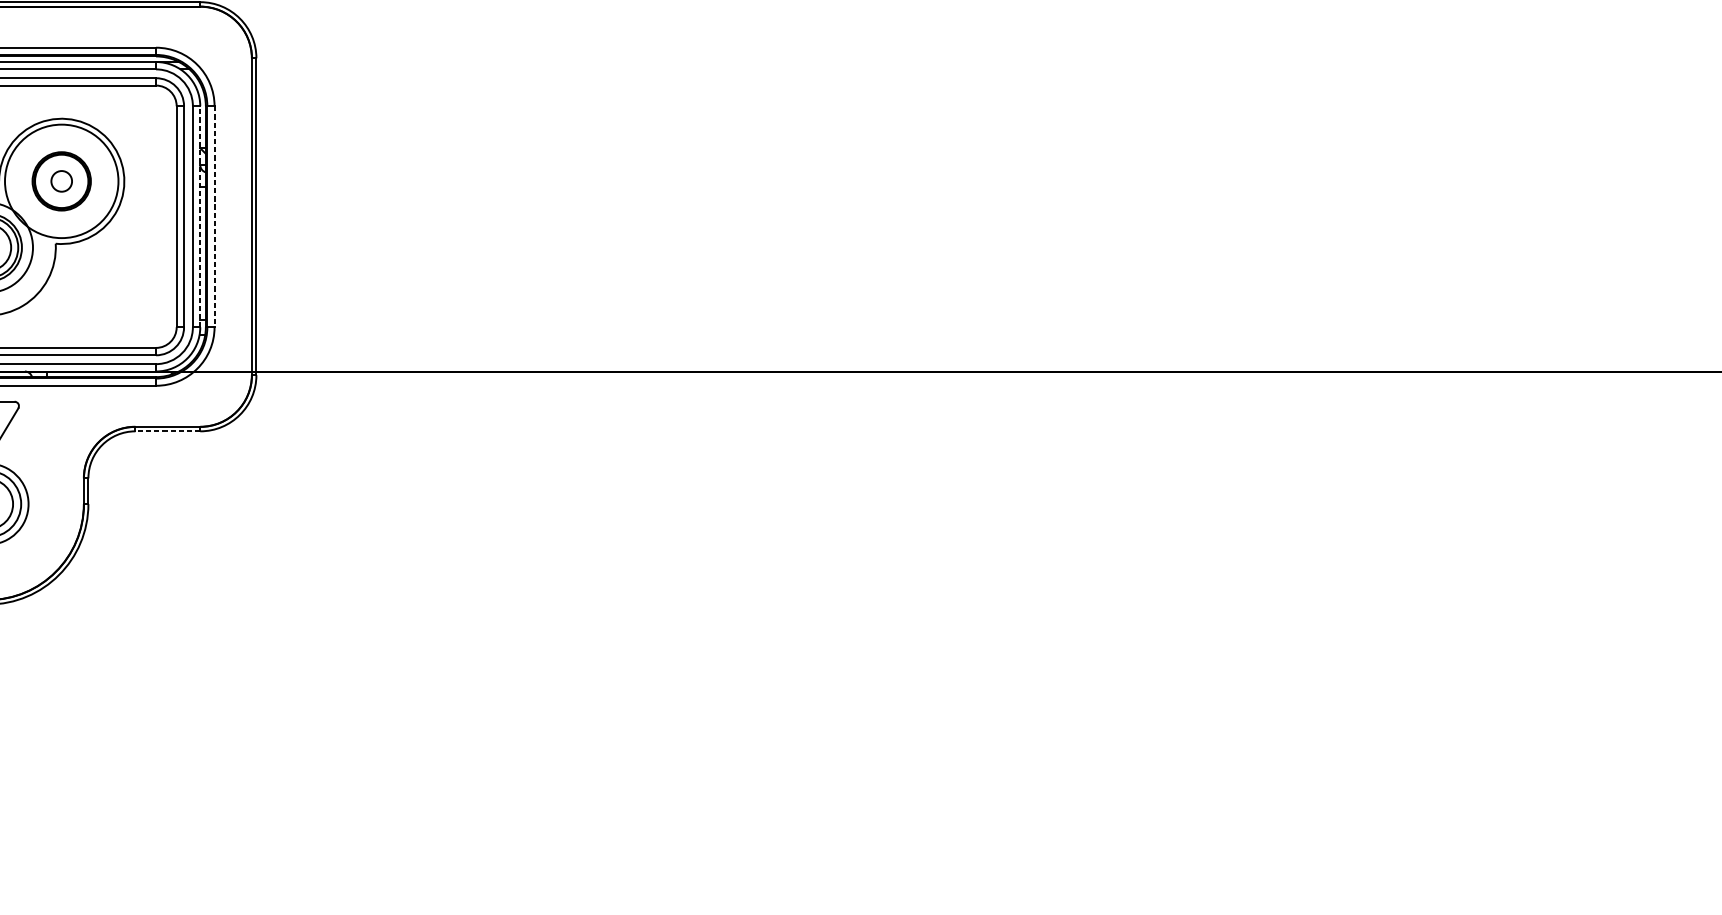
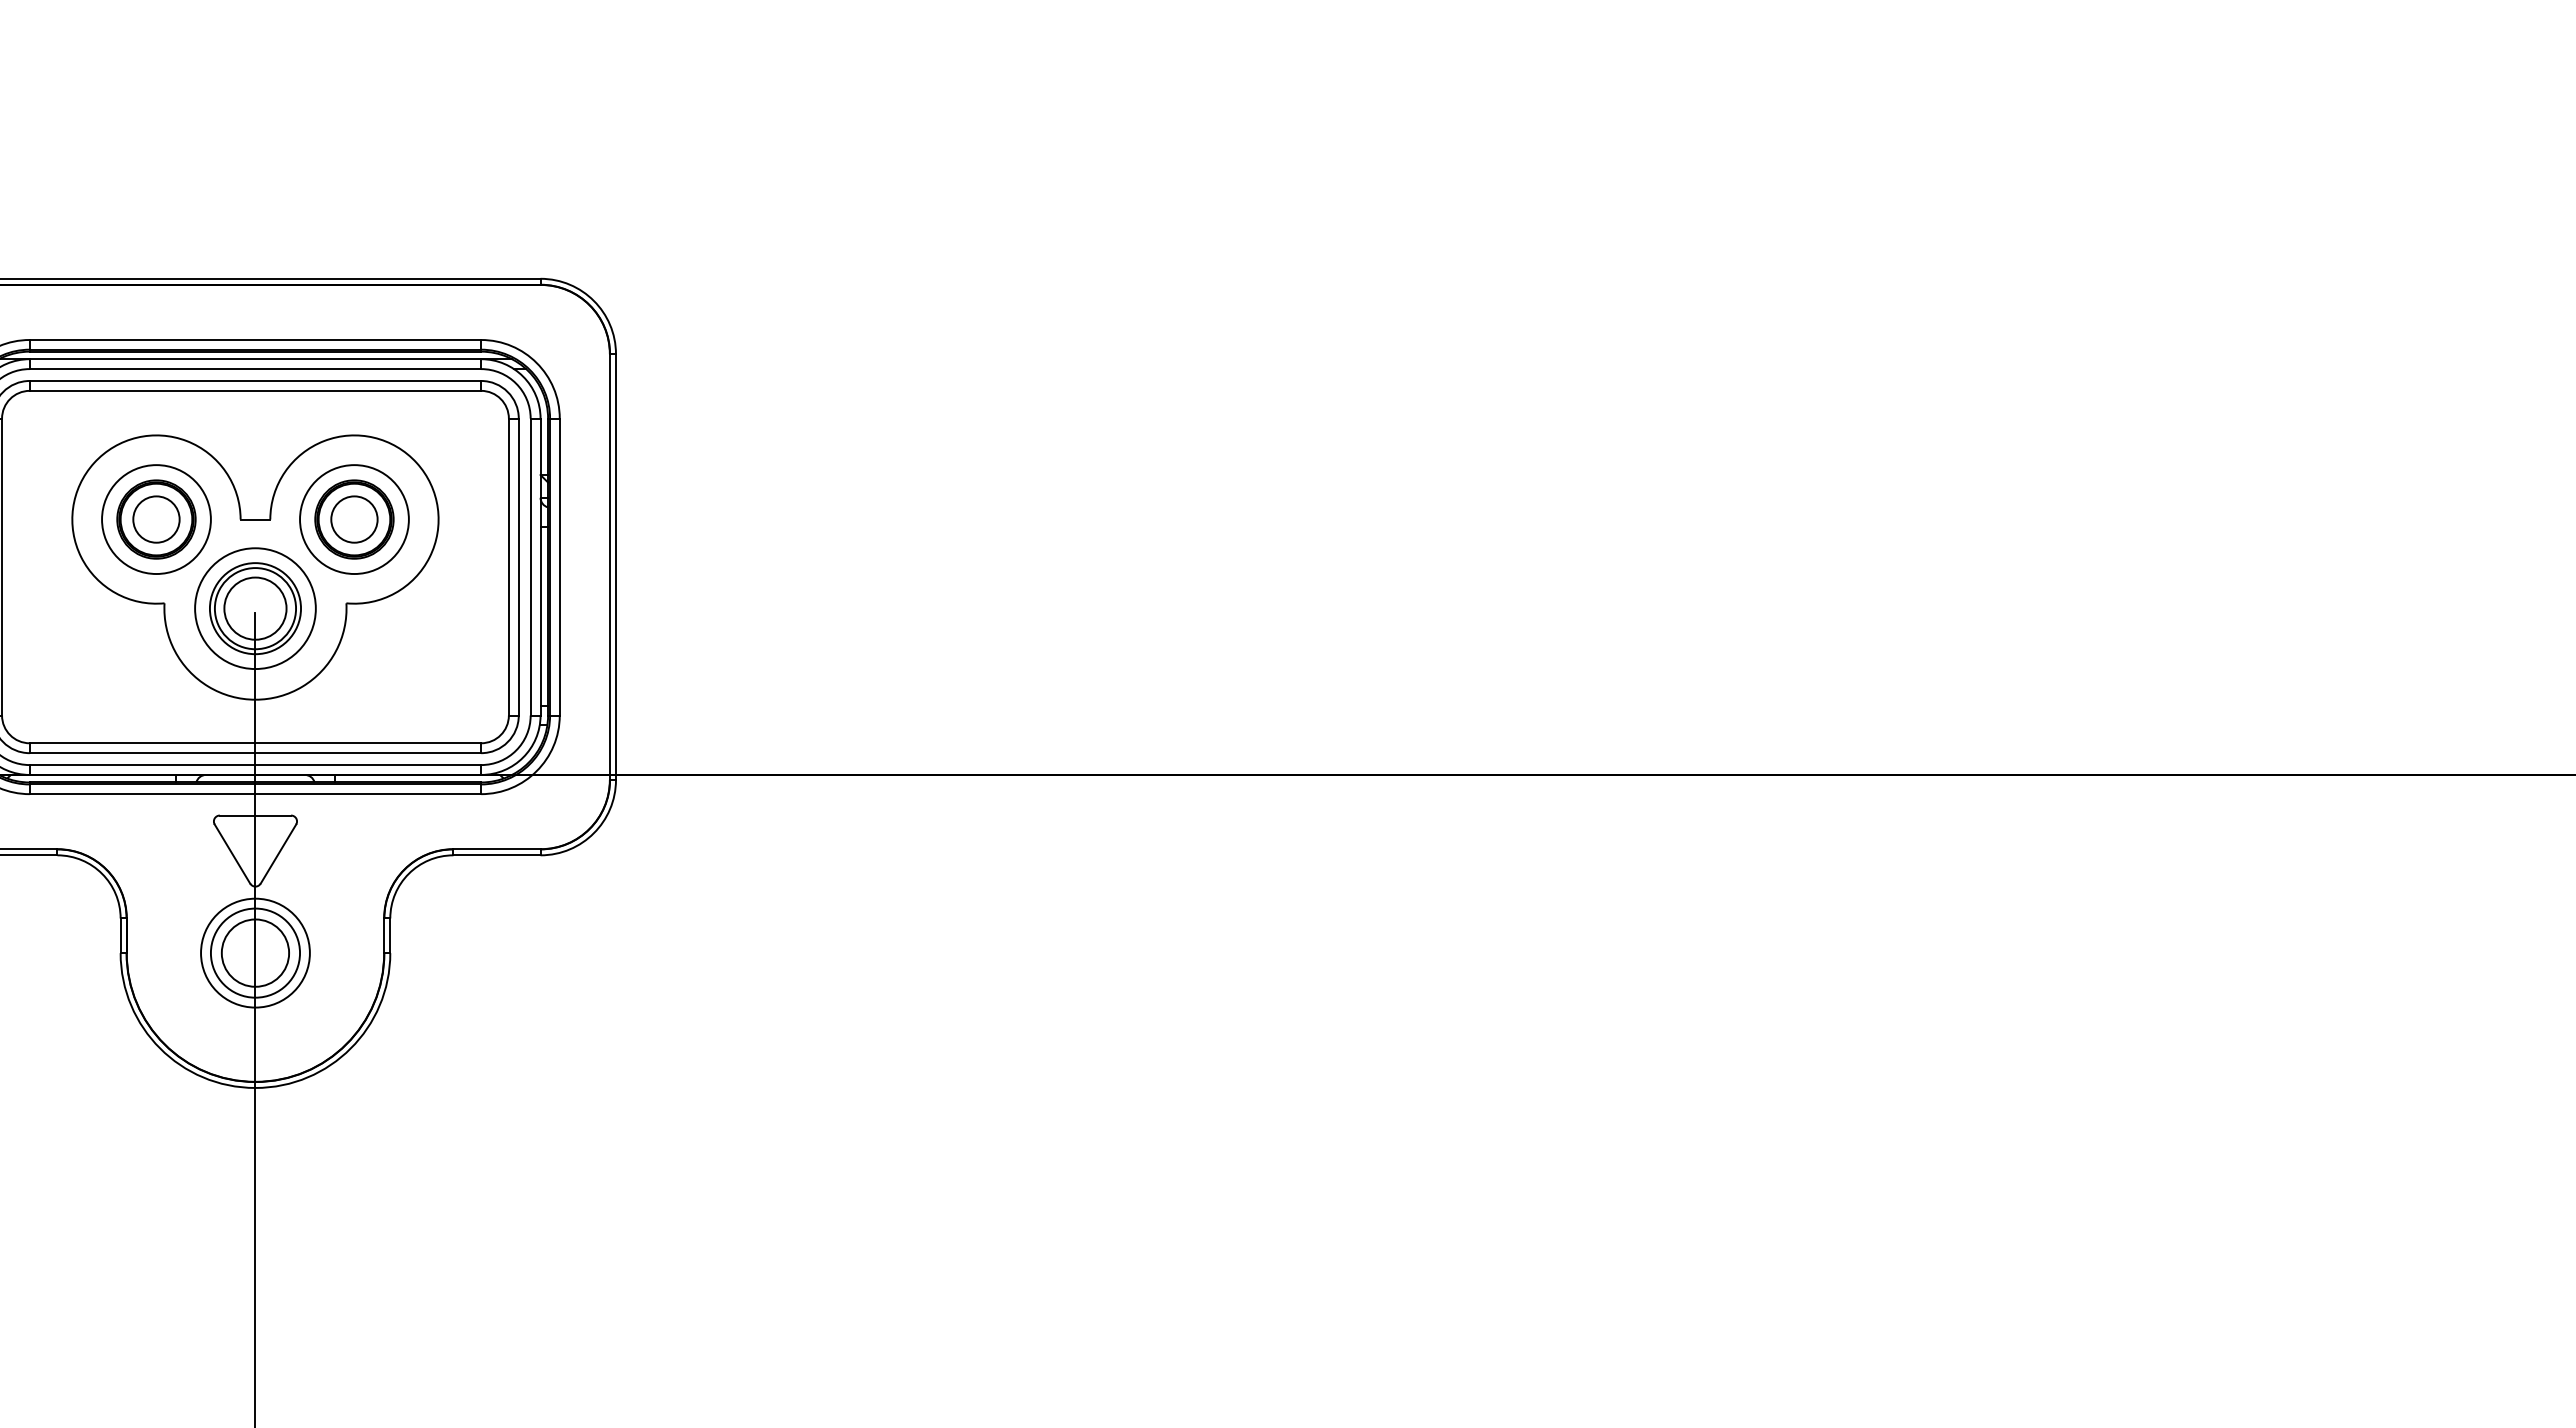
circle: (61, 181) -> (354, 519), size x0.71
circle: (61, 181) -> (354, 519), size x1.67
line: (200, 216) -> (540, 566), dashed -> solid
line: (214, 217) -> (559, 567), dashed -> solid
line: (168, 431) -> (497, 855), dashed -> solid

